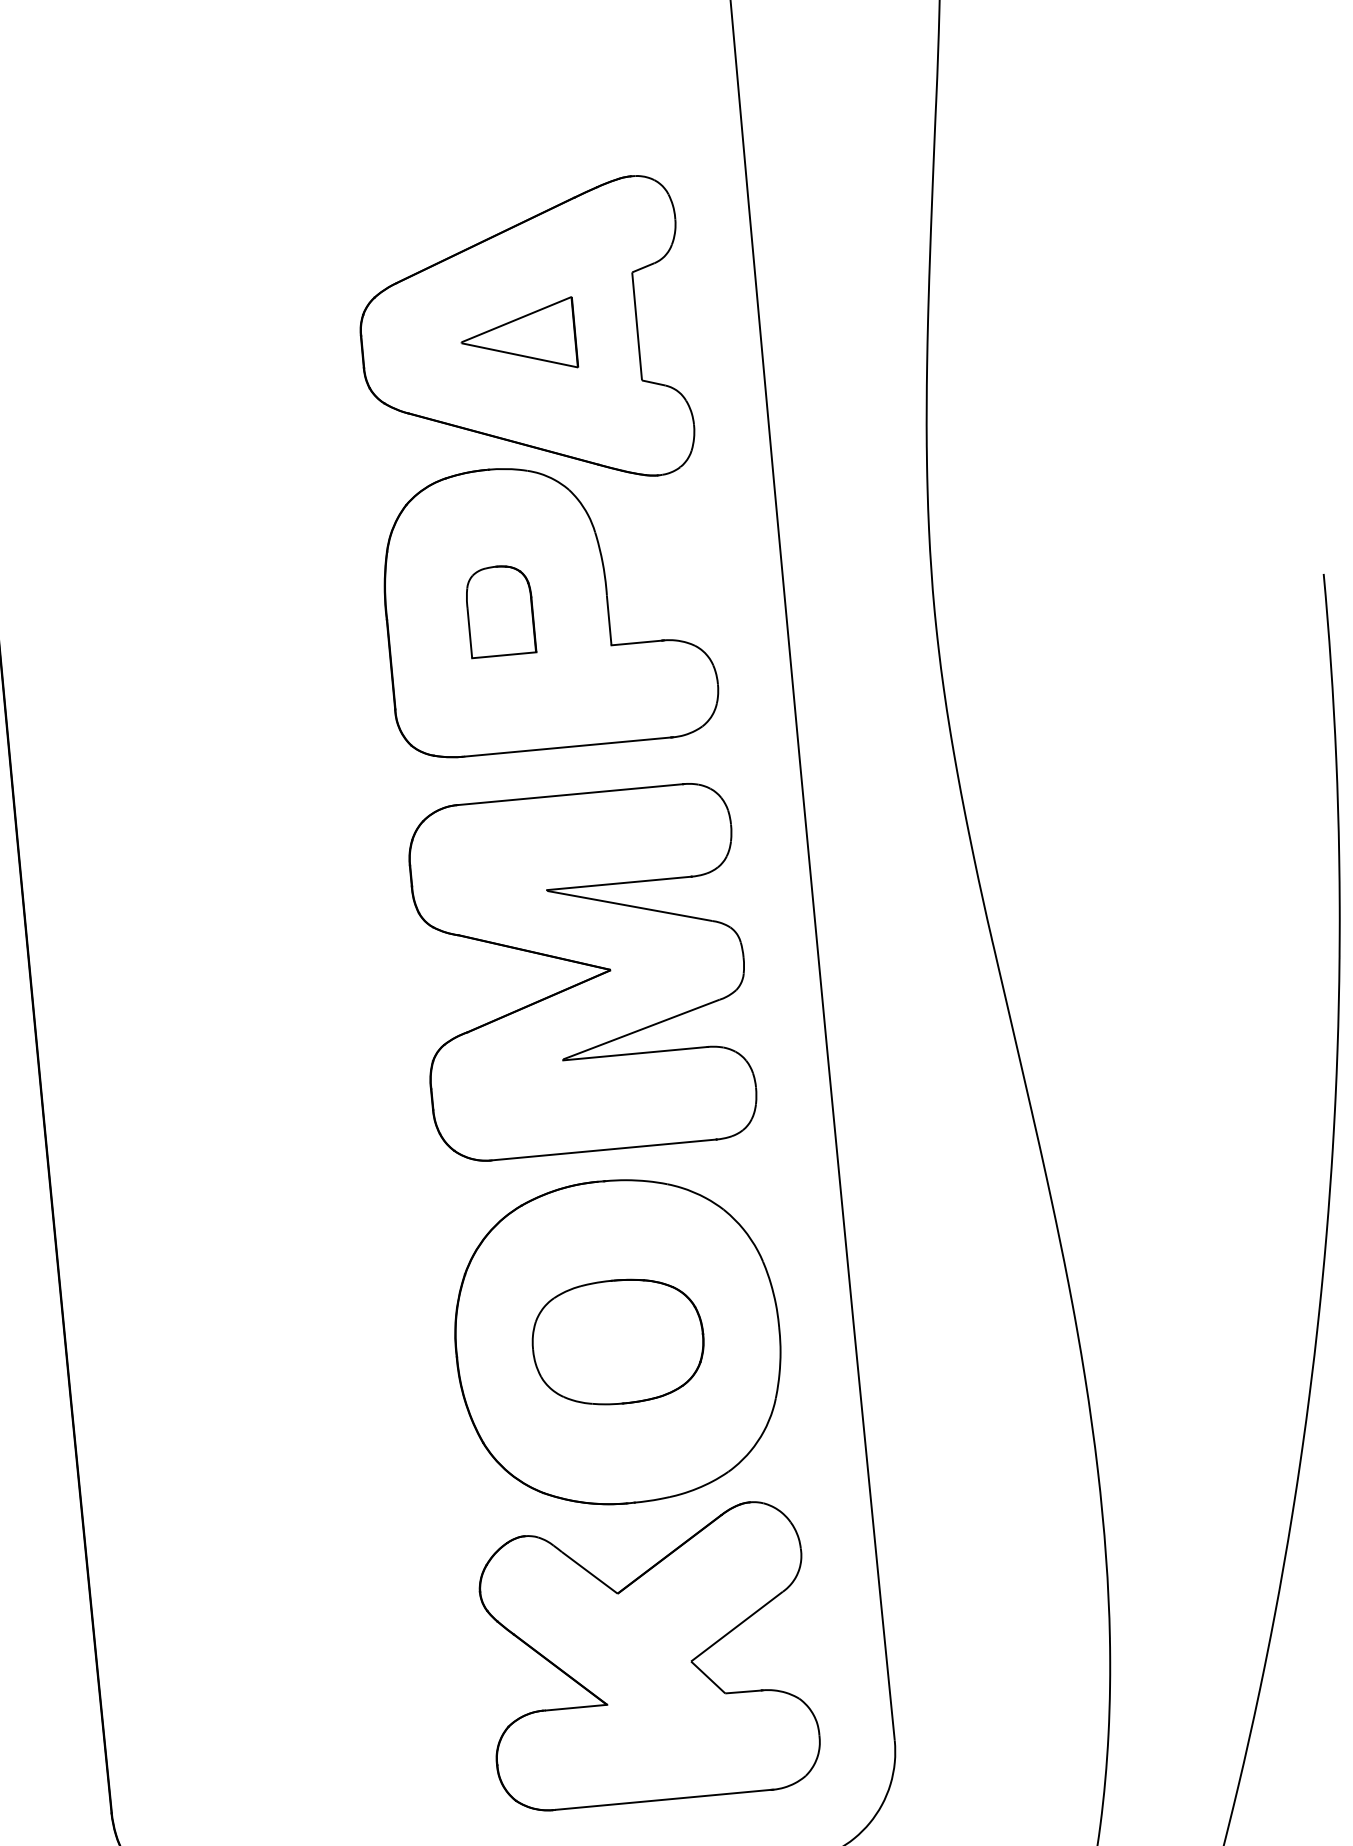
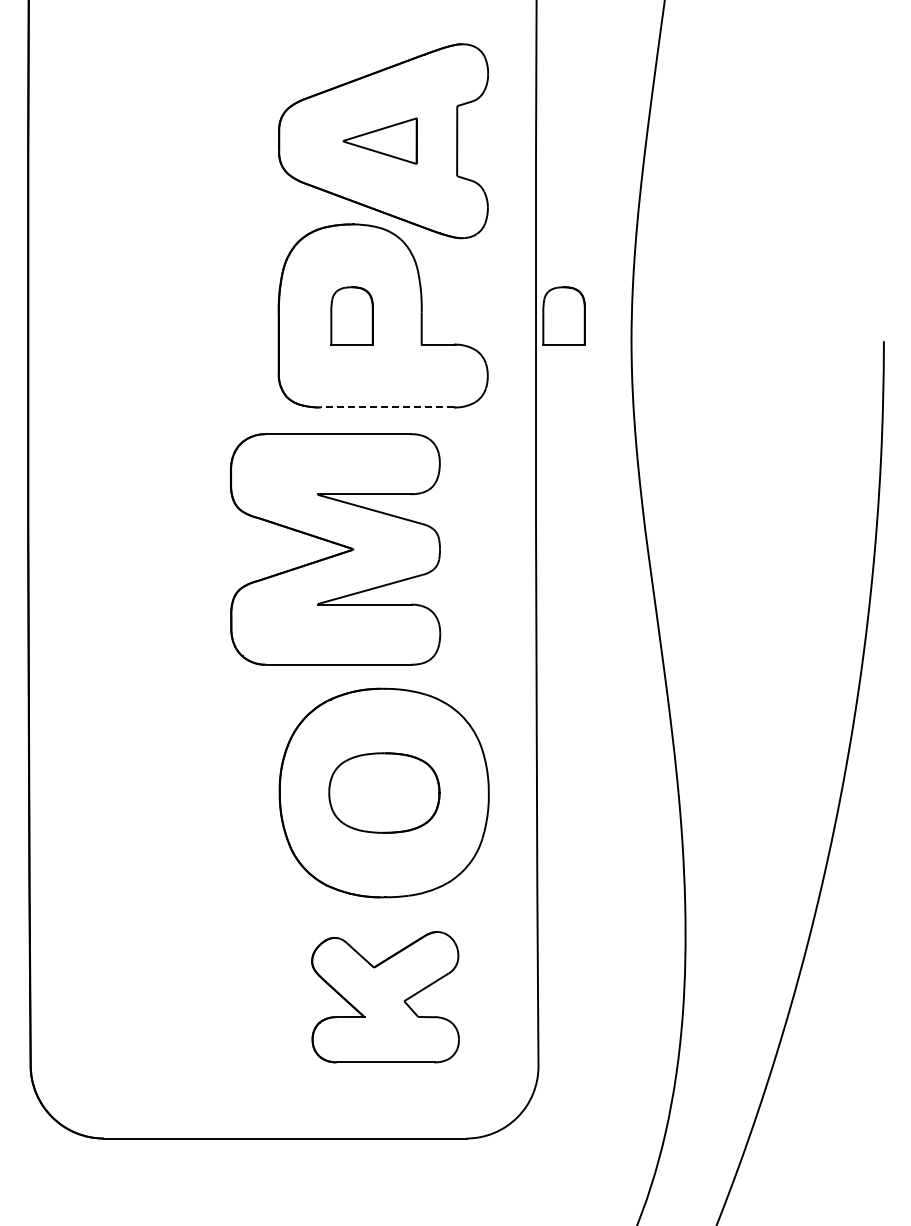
part: (825, 580) -> (563, 315), added
line: (567, 747) -> (387, 407), solid -> dashed
part: (582, 972) -> (335, 549), moved
part: (649, 1657) -> (385, 997), size x0.7

